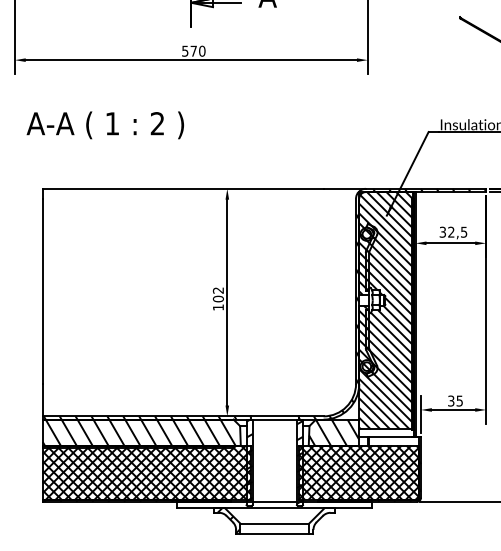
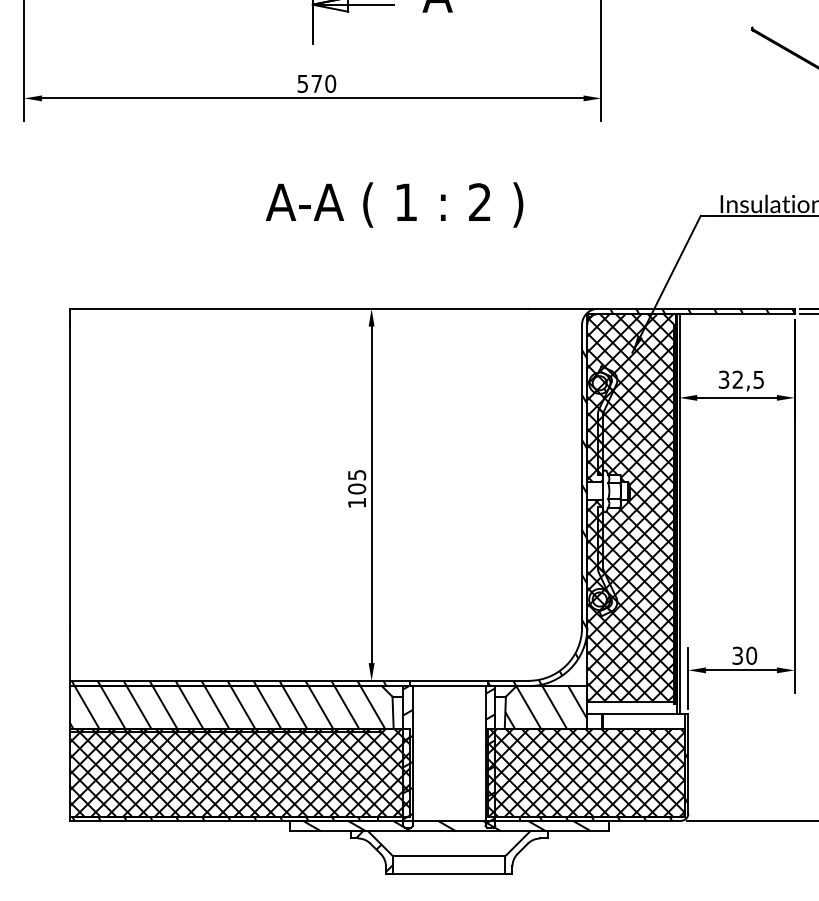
text: (104, 125) -> (393, 205), moved
text: (217, 290) -> (355, 475), 102 -> 105
hatch: (386, 310) -> (631, 507), added
text: (459, 400) -> (751, 654), 35 -> 30
hatch: (273, 504) -> (447, 824), added

